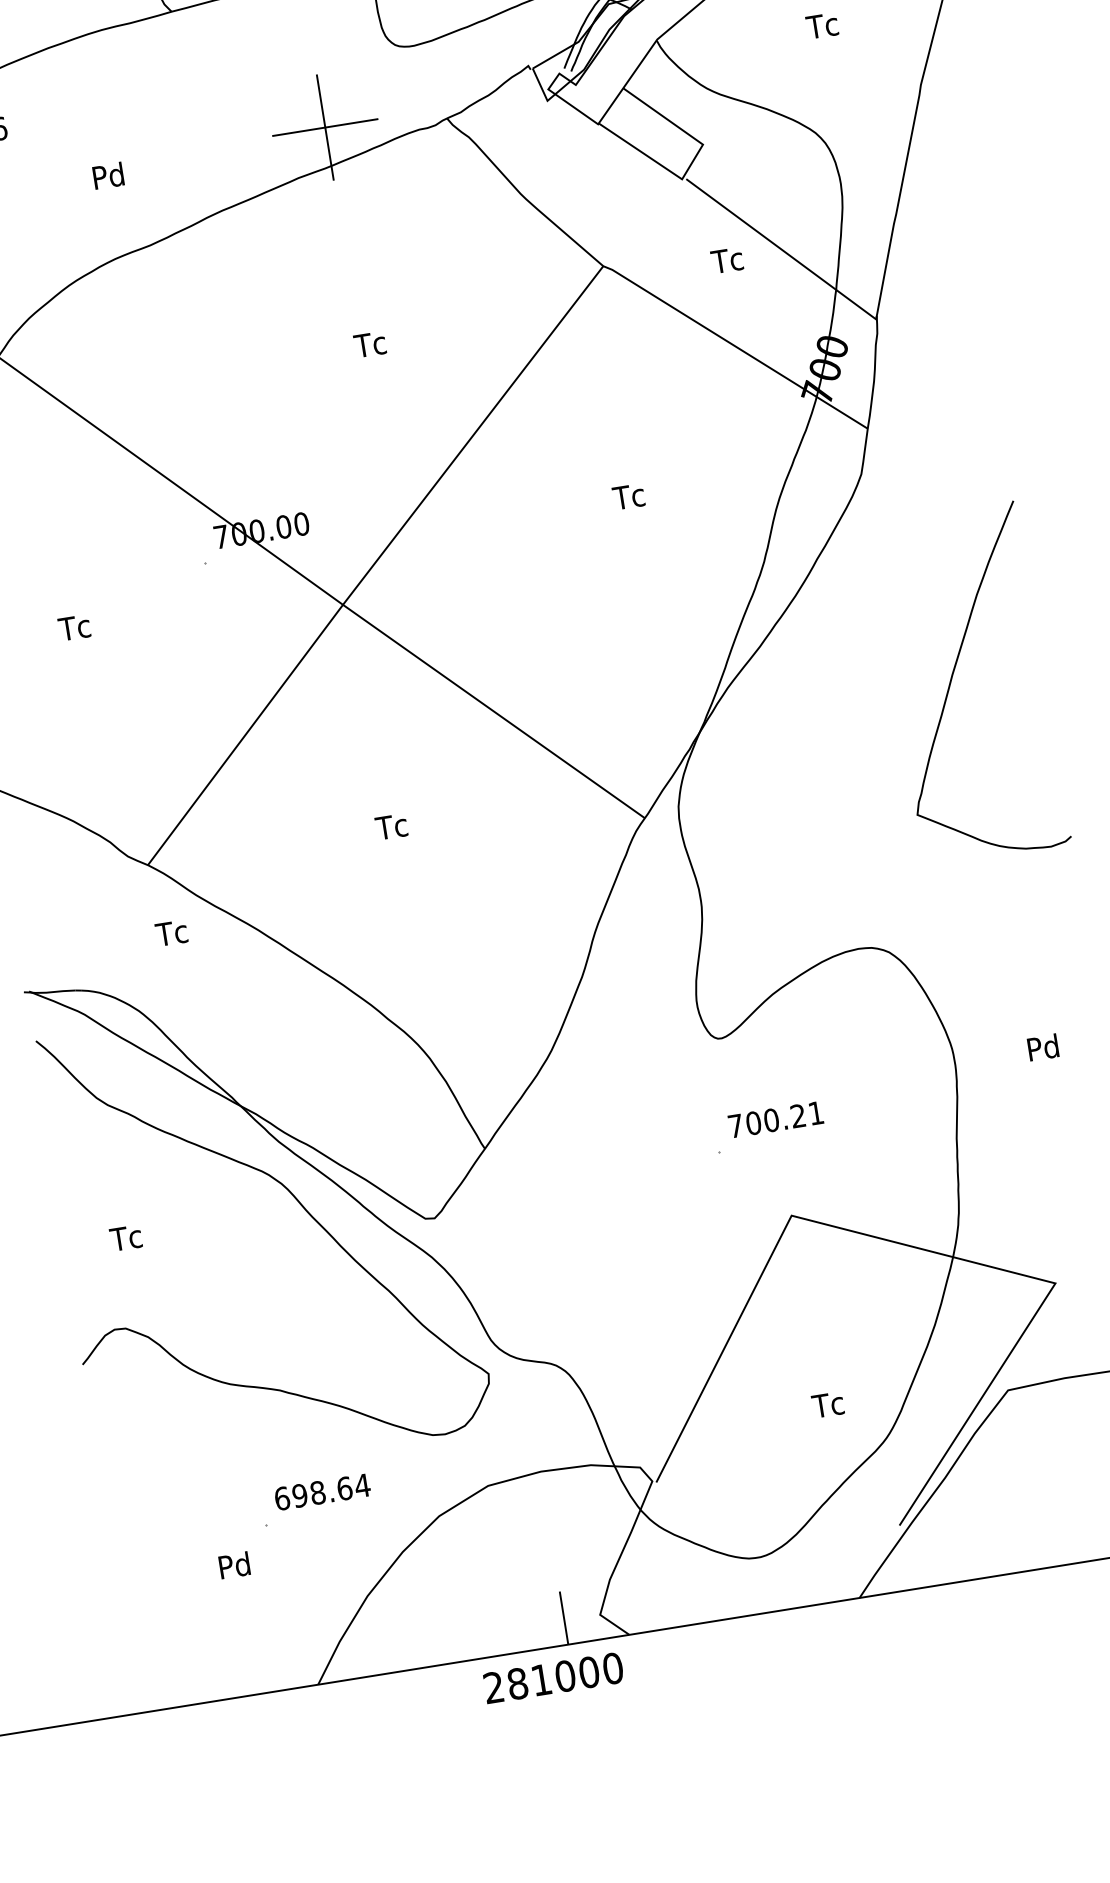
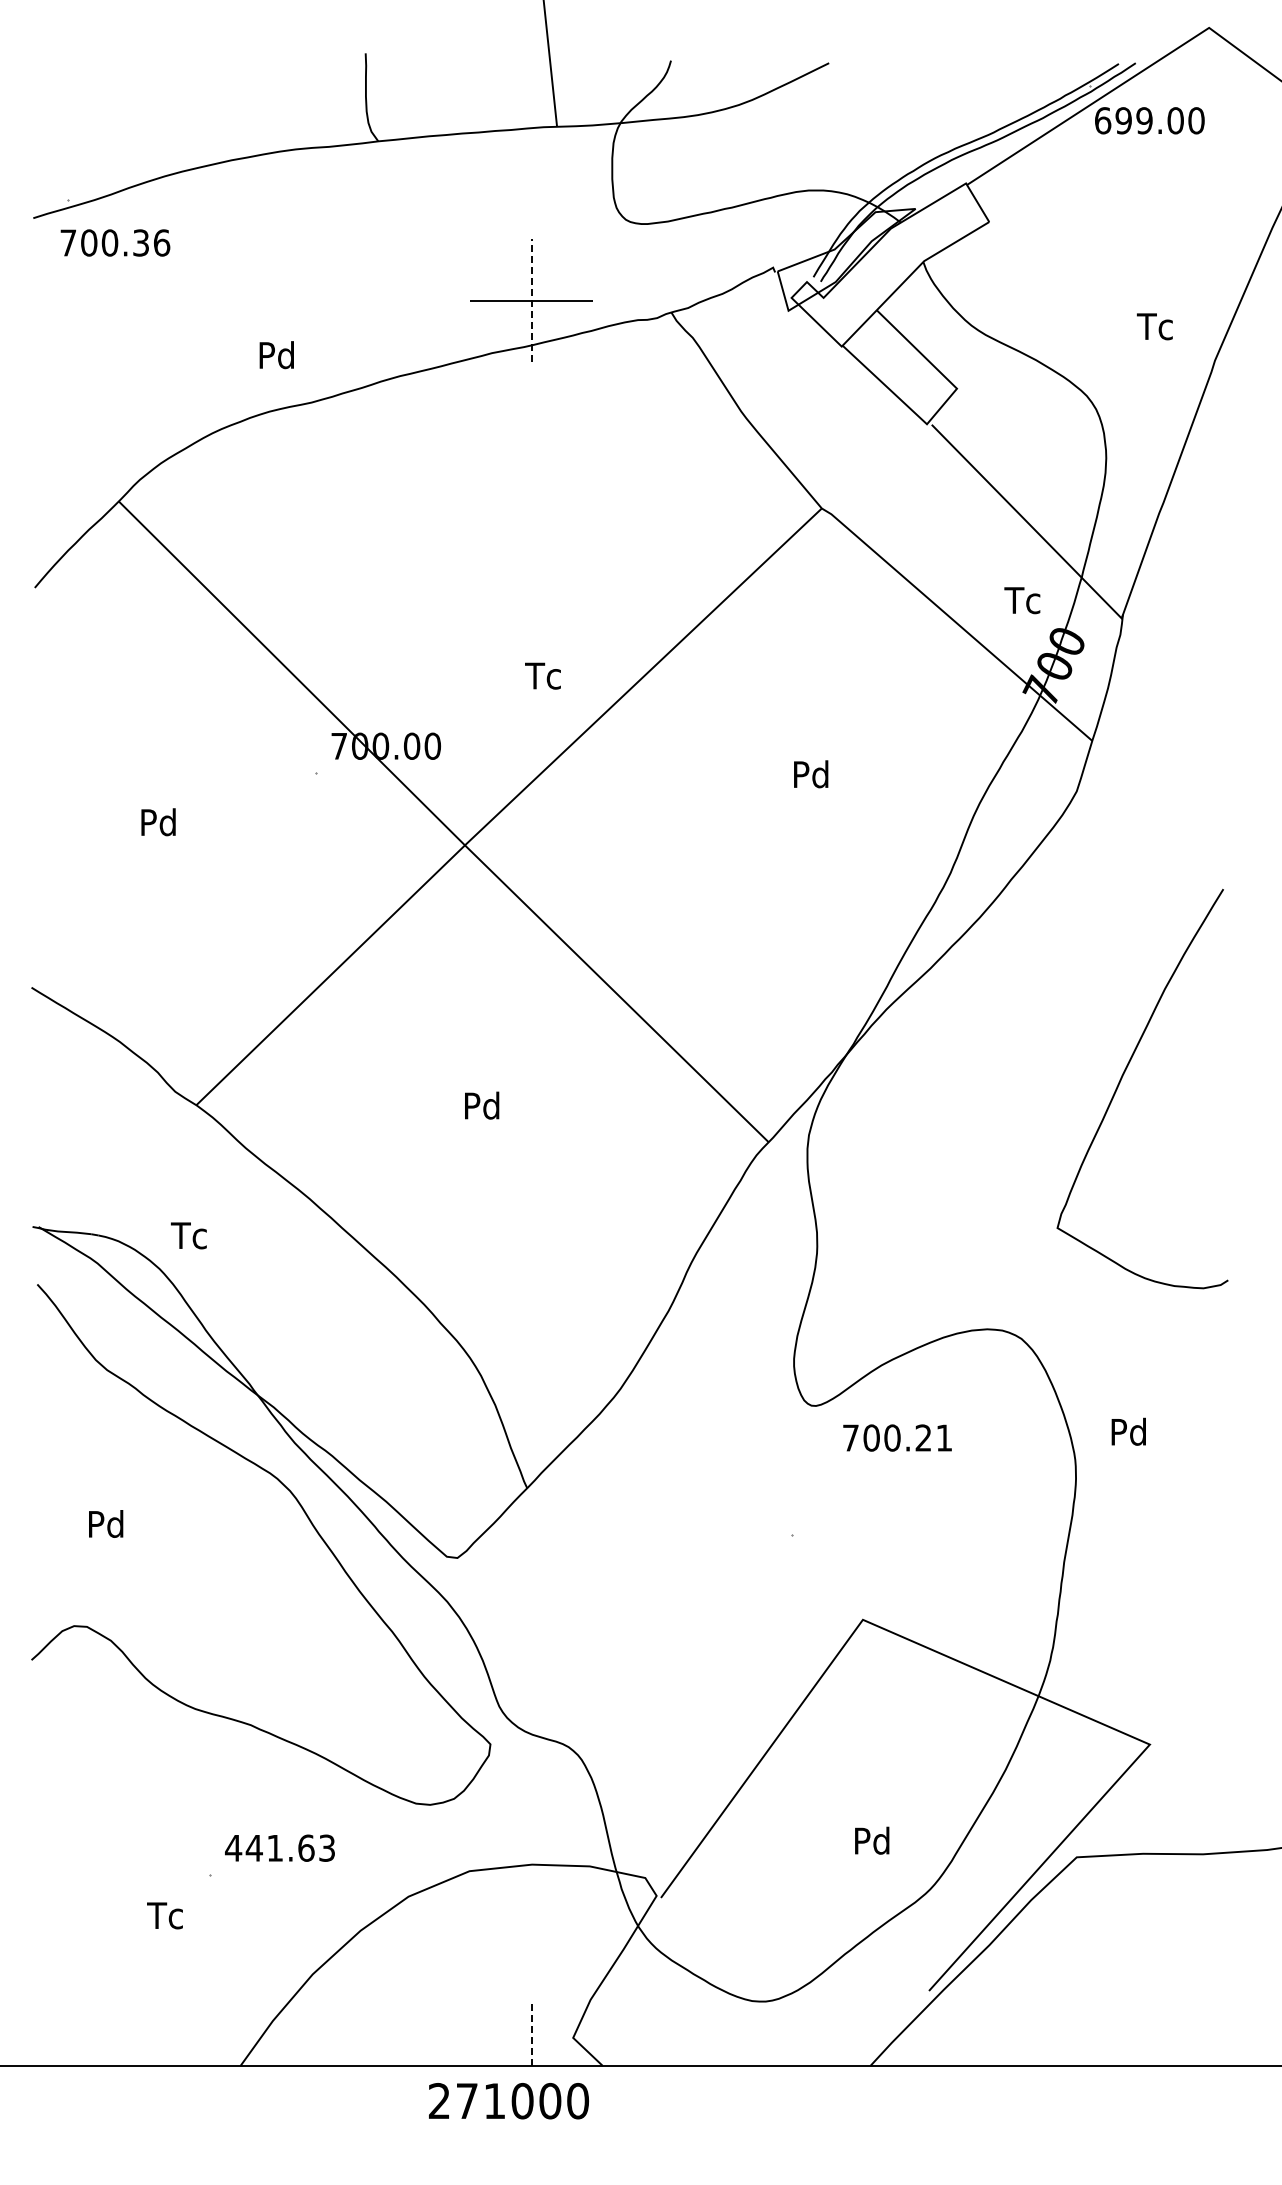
text: (821, 25) -> (1154, 326), moved
line: (325, 127) -> (531, 300), solid -> dashed
text: (108, 176) -> (276, 355), moved
text: (727, 260) -> (1022, 600), moved
text: (369, 344) -> (542, 675), moved
text: (629, 496) -> (809, 774), Tc -> Pd
text: (74, 627) -> (156, 822), Tc -> Pd
curve: (951, 682) -> (1120, 1083), moved
text: (392, 826) -> (480, 1105), Tc -> Pd
text: (171, 933) -> (188, 1235), moved
text: (1042, 1047) -> (1128, 1431), moved
text: (775, 1119) -> (897, 1437), moved
text: (126, 1237) -> (104, 1523), Tc -> Pd
text: (828, 1404) -> (870, 1840), Tc -> Pd
text: (322, 1491) -> (280, 1847), 698.64 -> 441.63
text: (232, 1565) -> (165, 1915), Pd -> Tc
line: (563, 1617) -> (531, 2034), solid -> dashed
text: (517, 1683) -> (467, 2100), 281000 -> 271000

